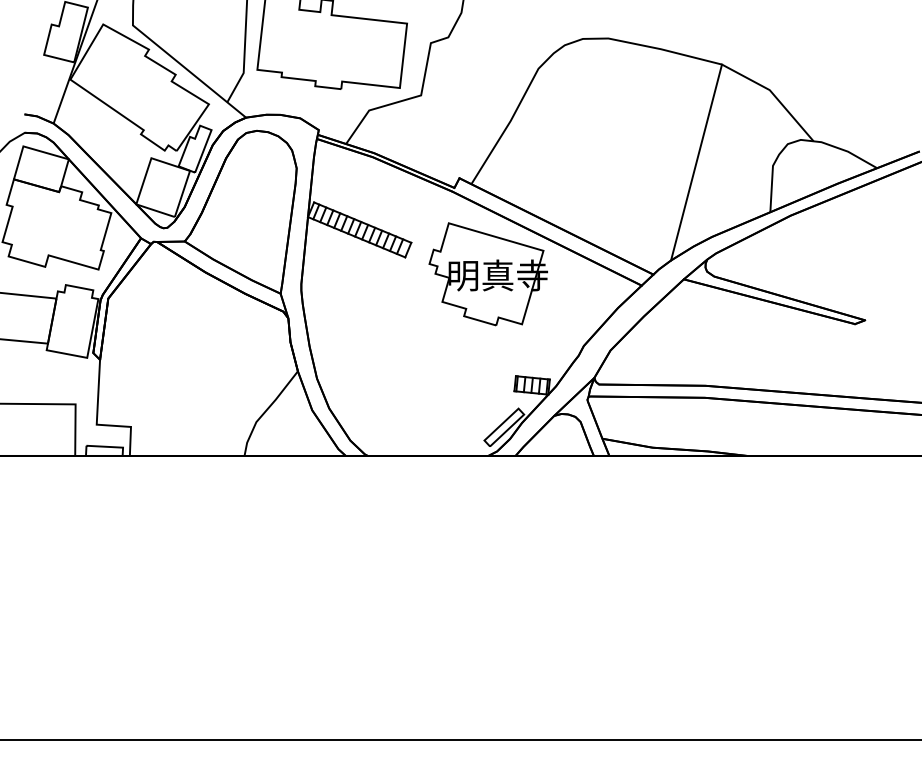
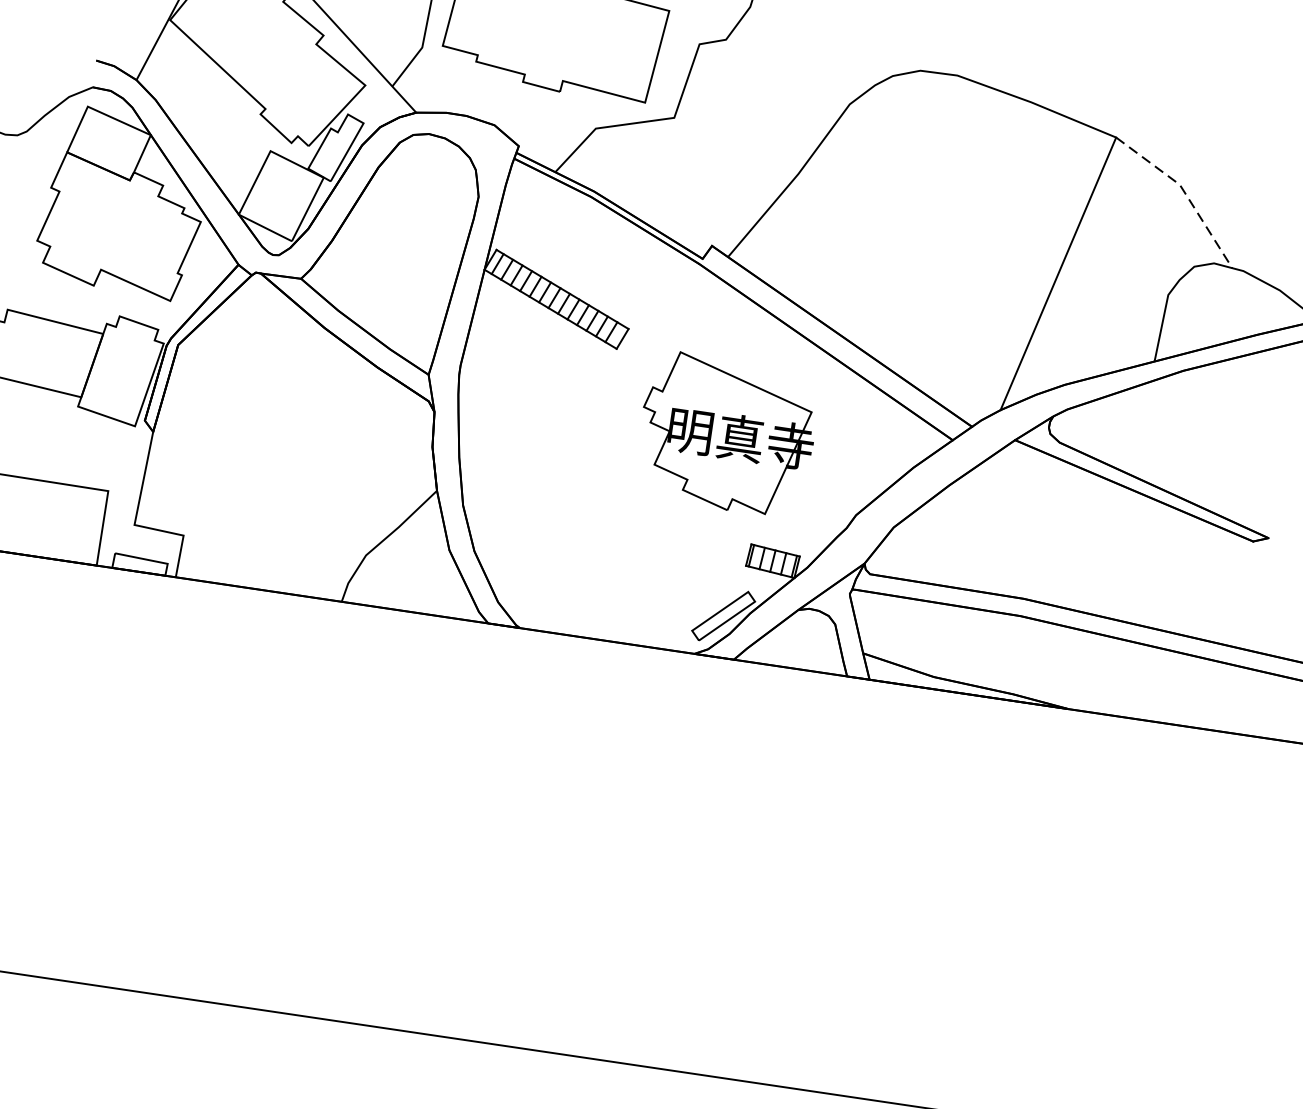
line: (773, 94) -> (1184, 191), solid -> dashed
part: (487, 274) -> (725, 434), moved

